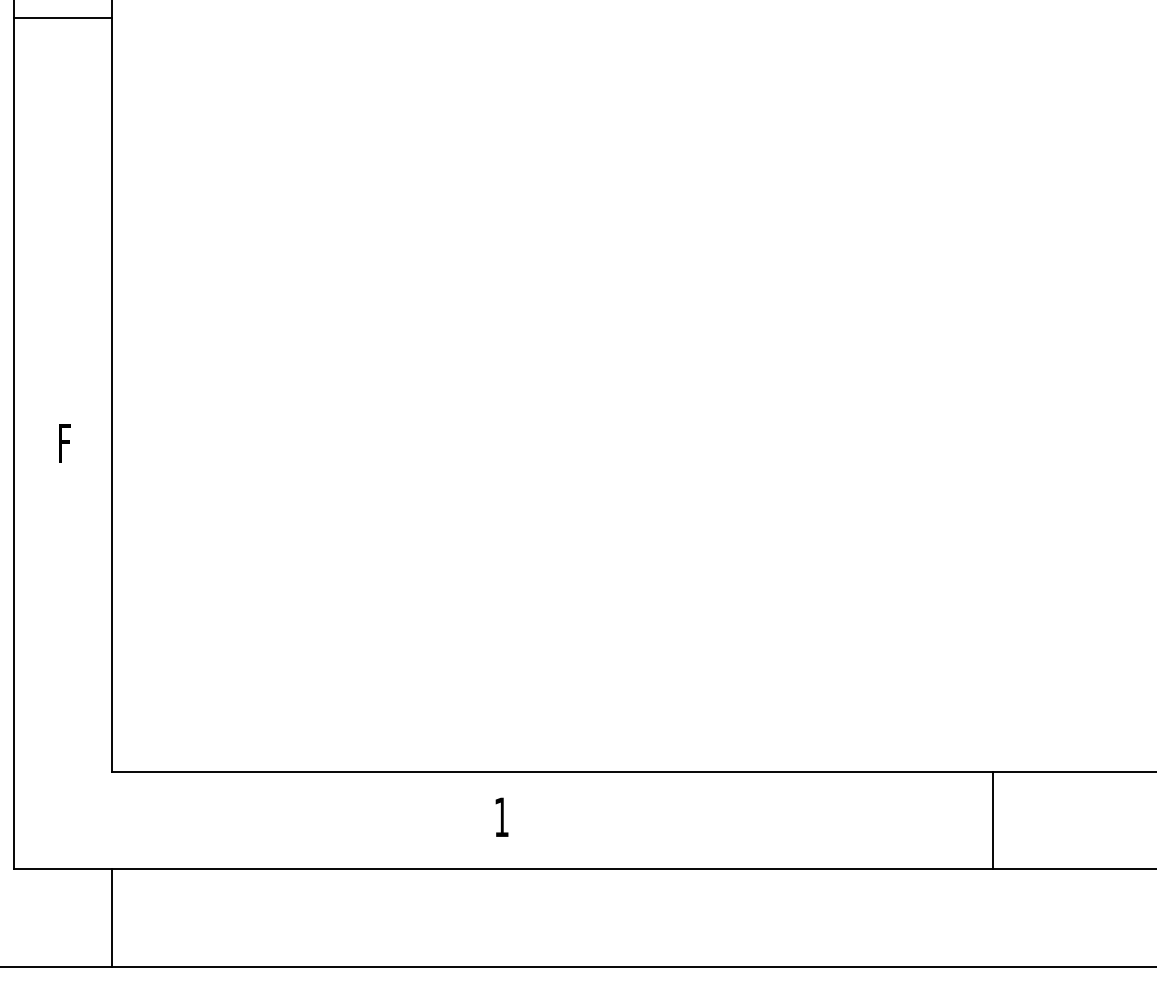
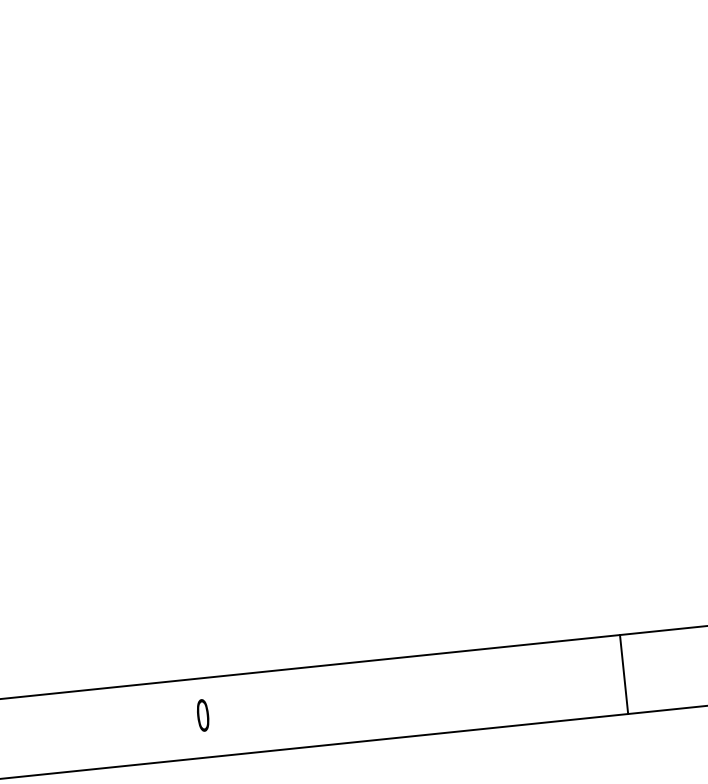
text: (501, 817) -> (202, 715), 1 -> 0
line: (993, 820) -> (624, 674), moved

